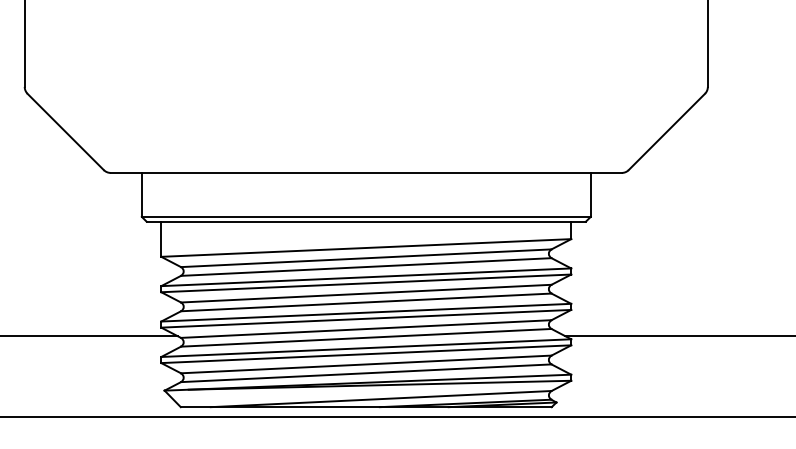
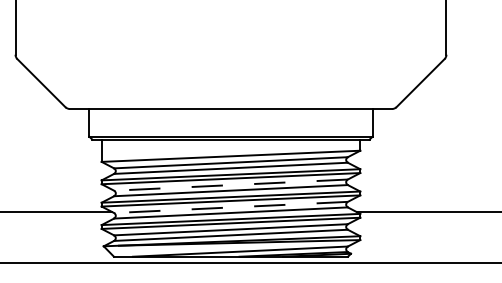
line: (367, 294) -> (231, 185), solid -> dashed
line: (365, 329) -> (230, 207), solid -> dashed

